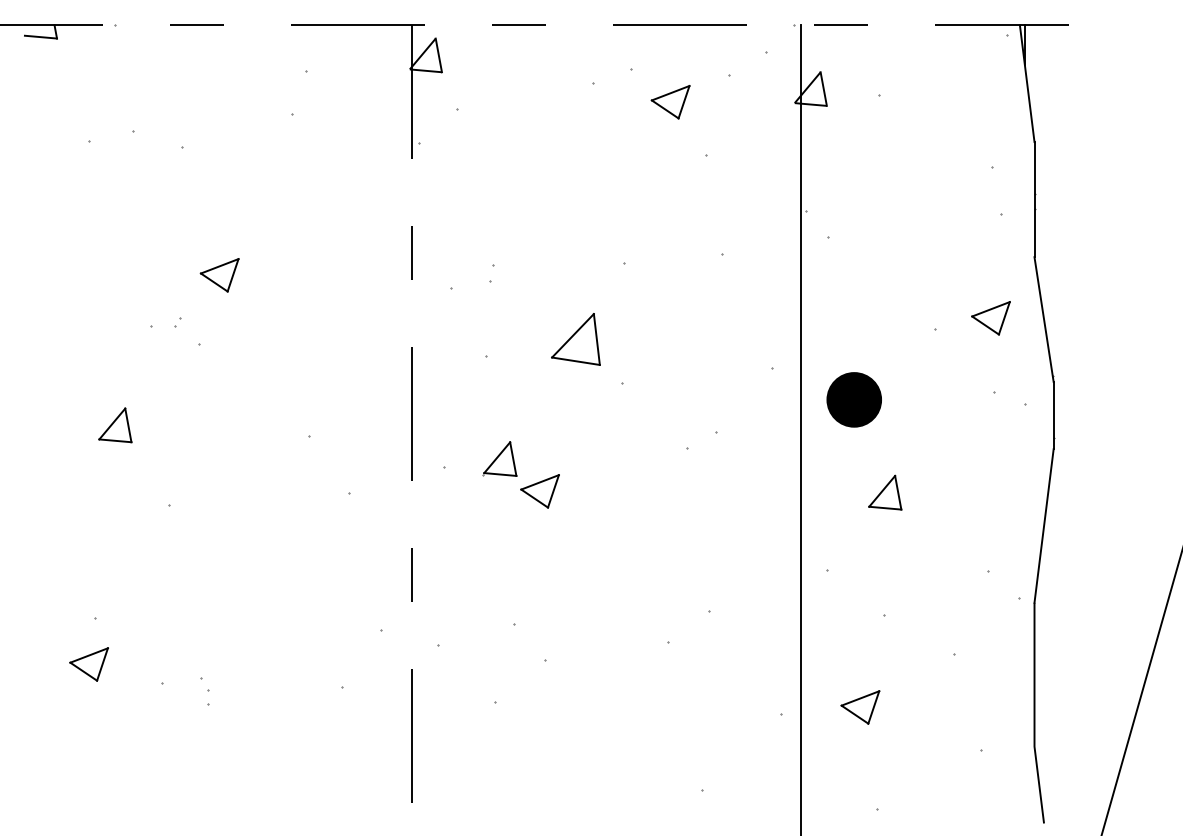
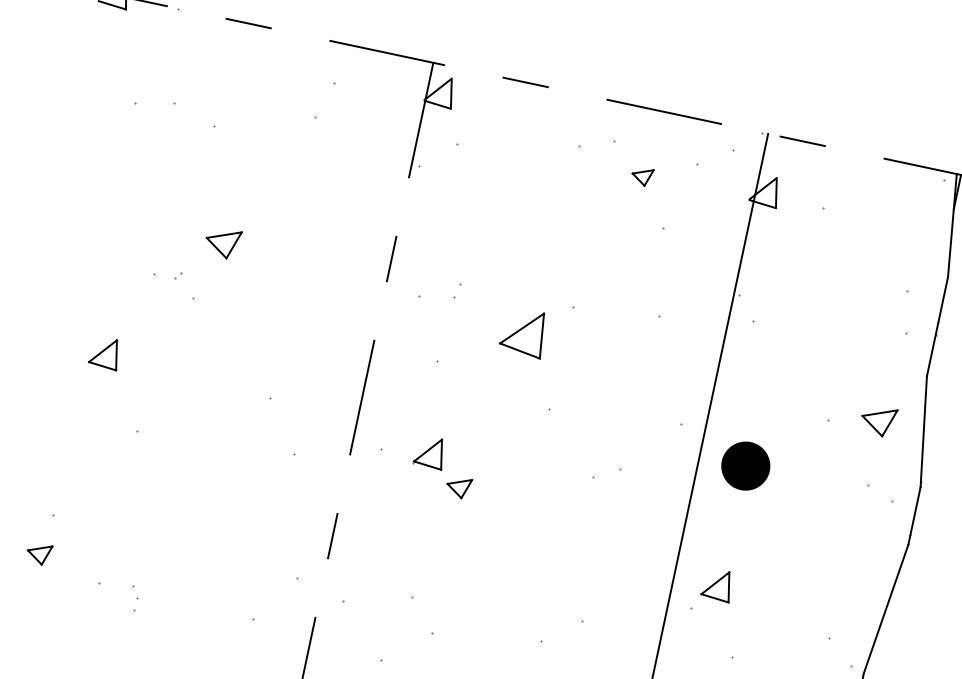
part: (670, 102) -> (642, 176), size x0.6
part: (575, 339) -> (523, 332), moved
part: (539, 491) -> (458, 487), size x0.7
part: (885, 492) -> (718, 584), moved
part: (88, 664) -> (38, 553), size x0.7

